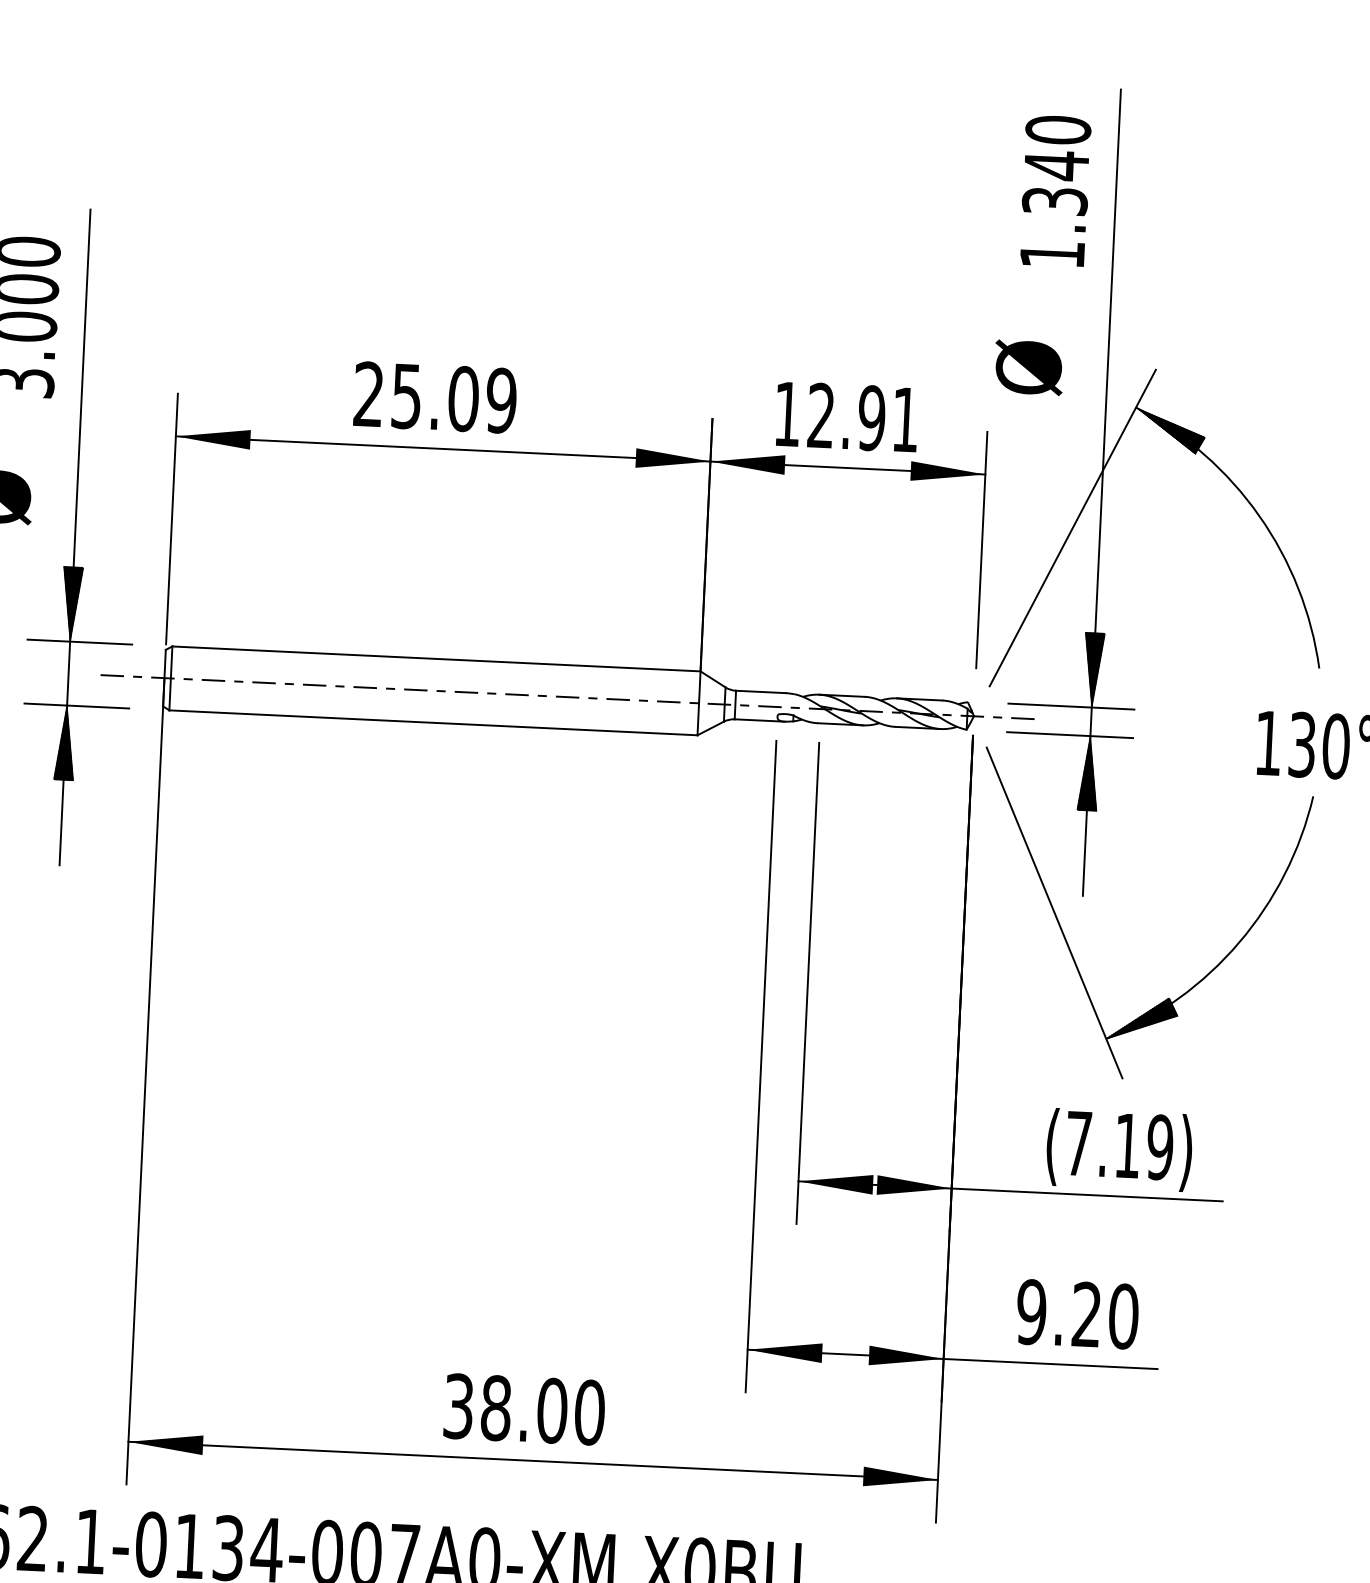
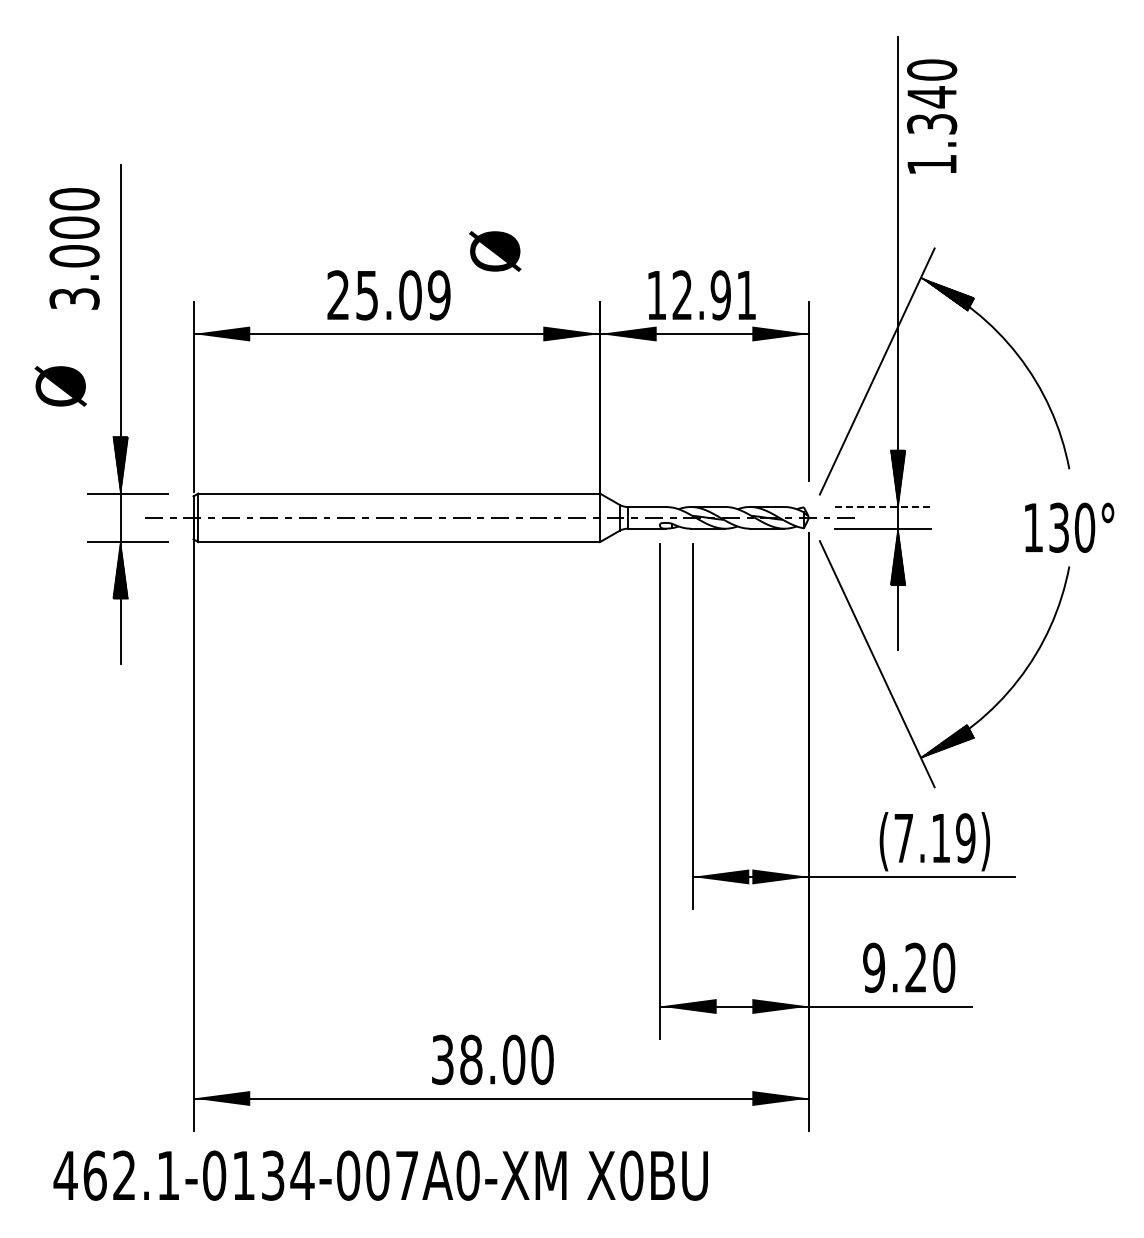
text: (1056, 191) -> (932, 116), moved
text: (1029, 367) -> (495, 251), moved
line: (1071, 707) -> (882, 507), solid -> dashed

